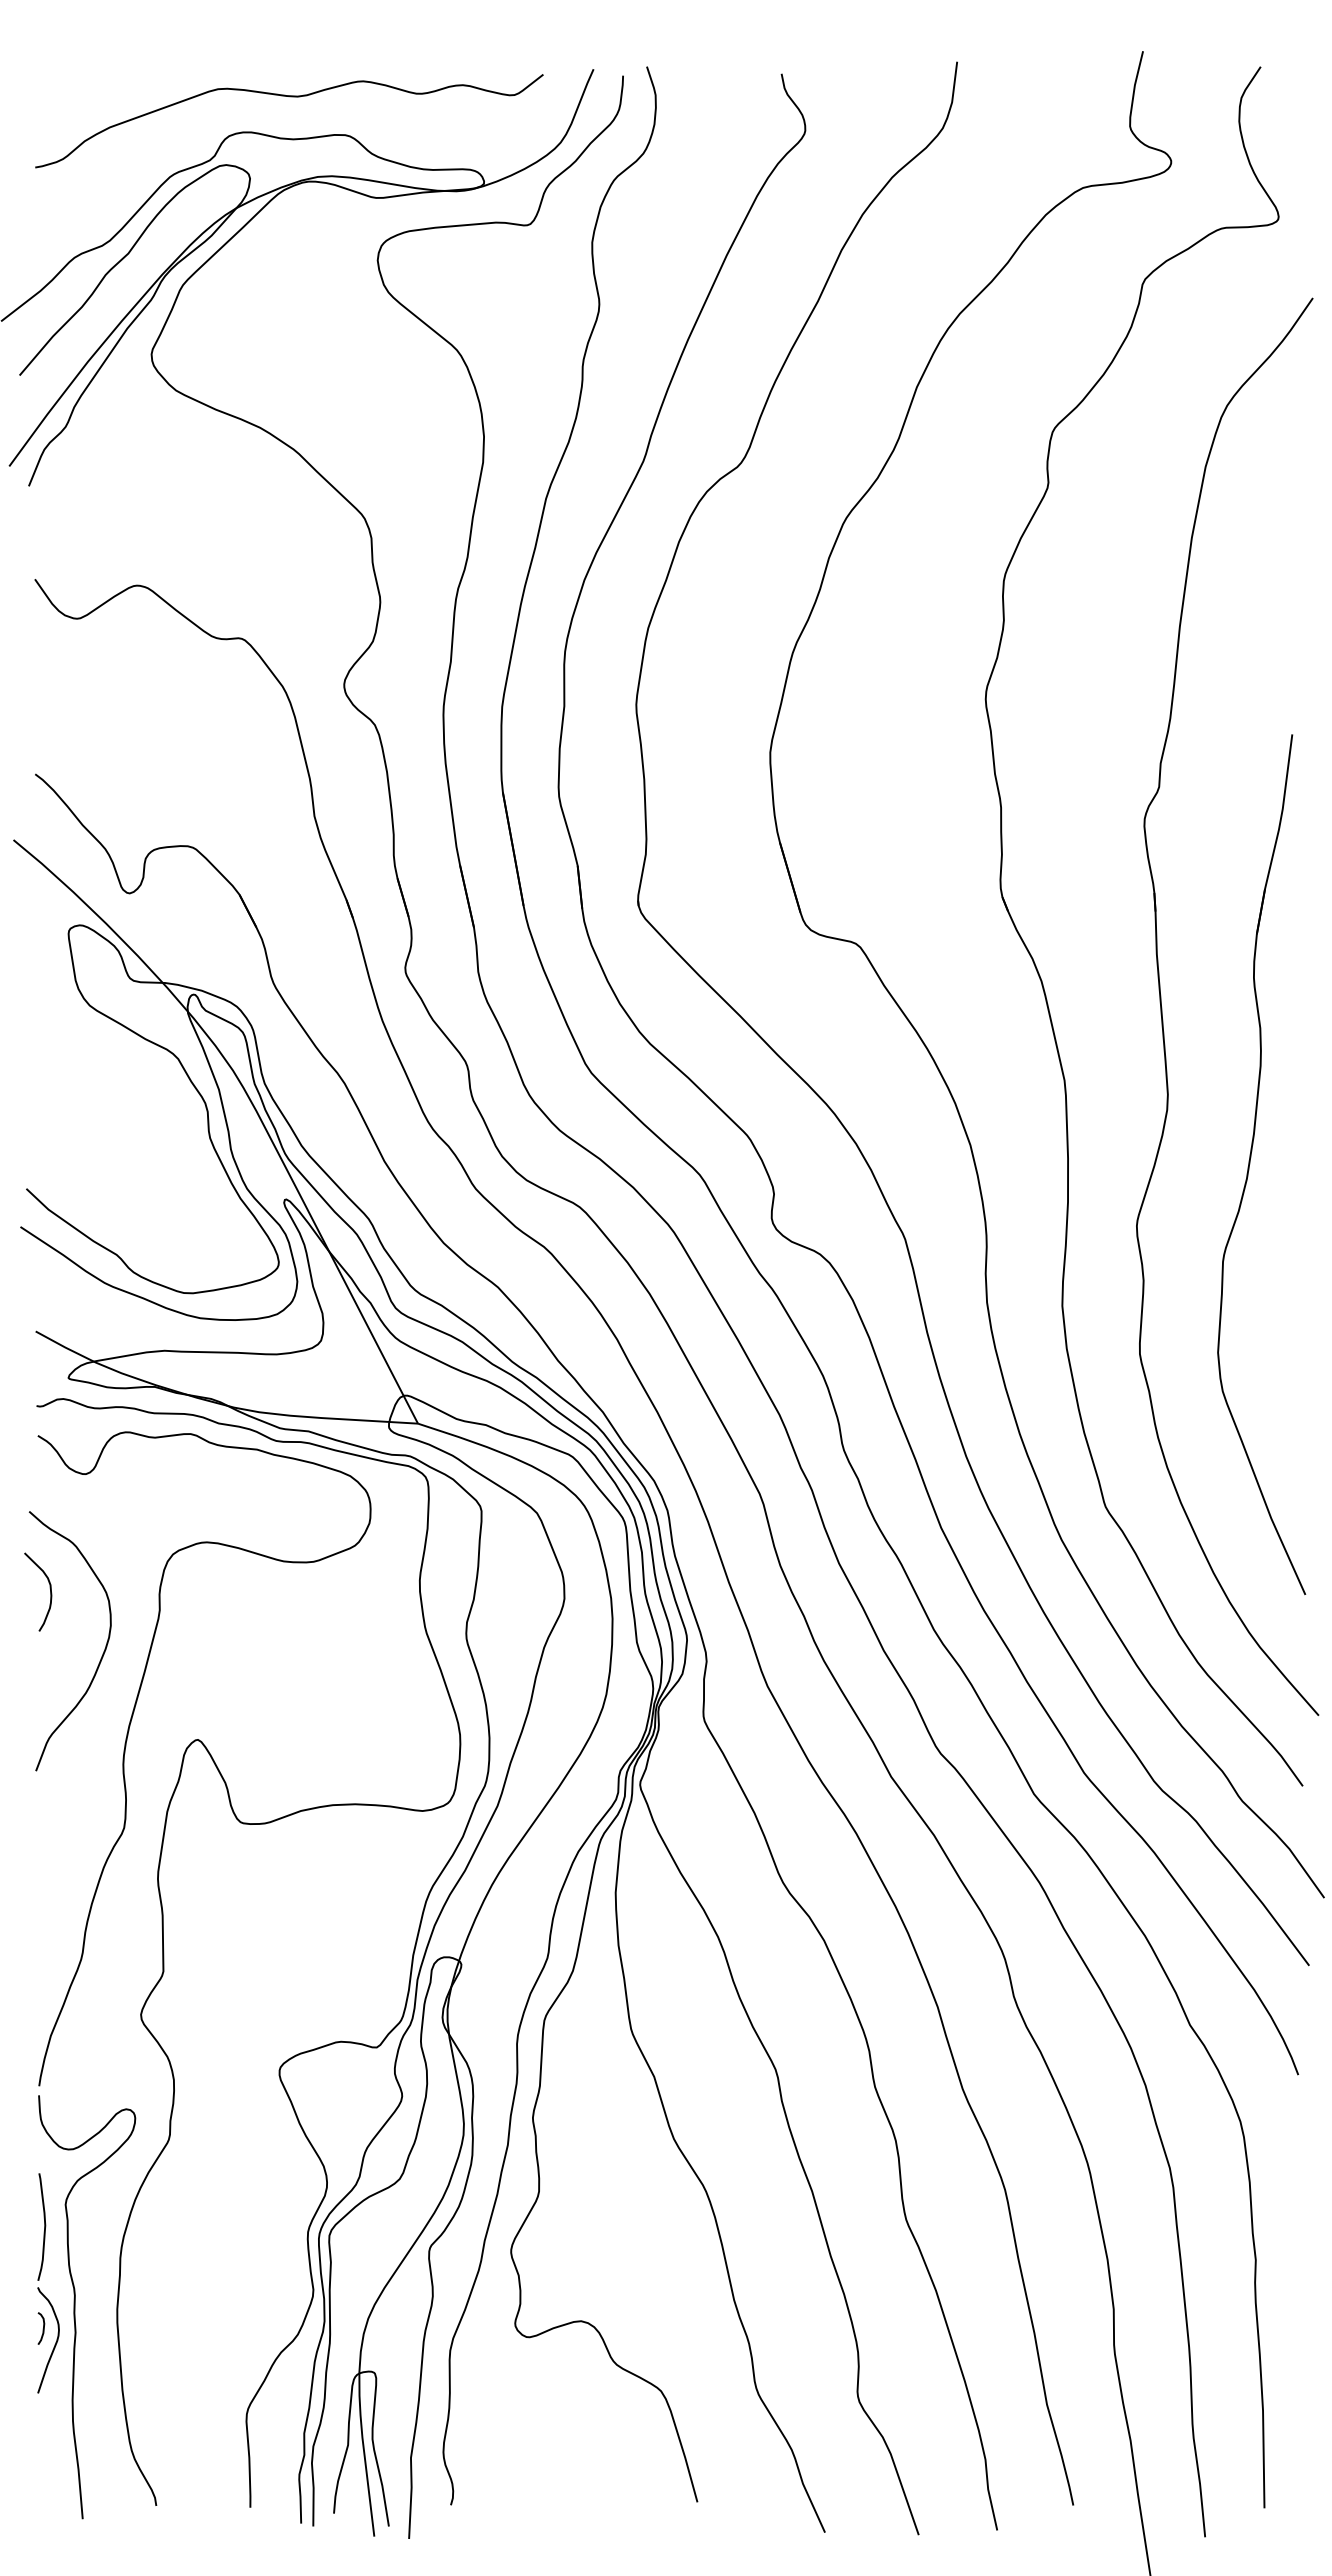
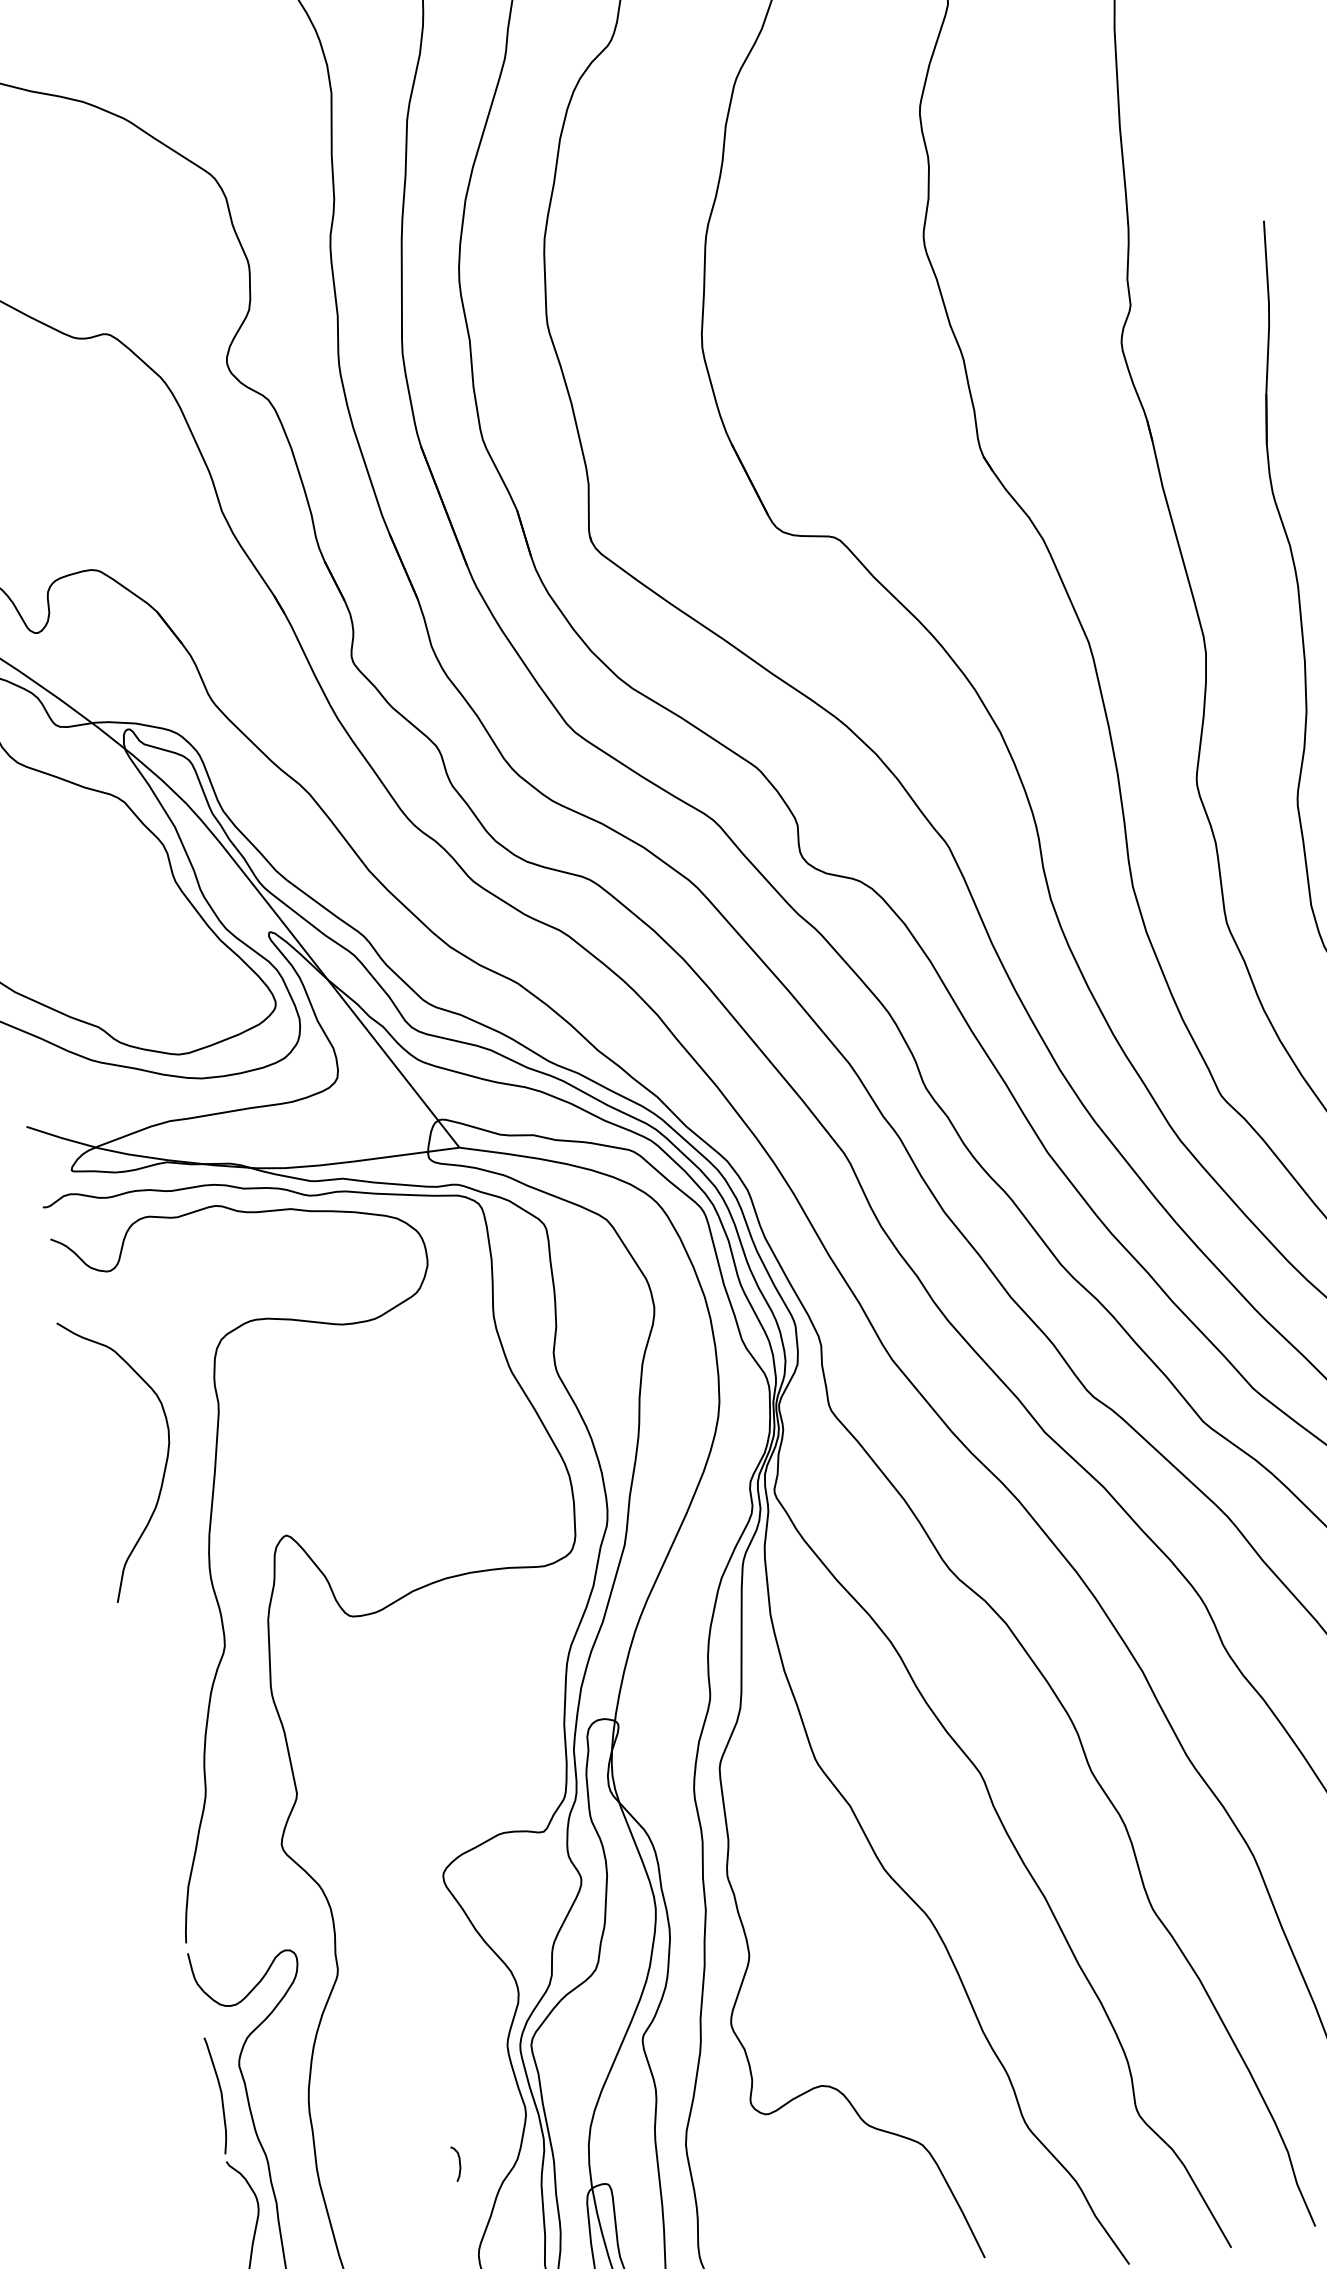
curve: (49, 1588) -> (94, 1402), removed
curve: (42, 2329) -> (458, 2164), moved

